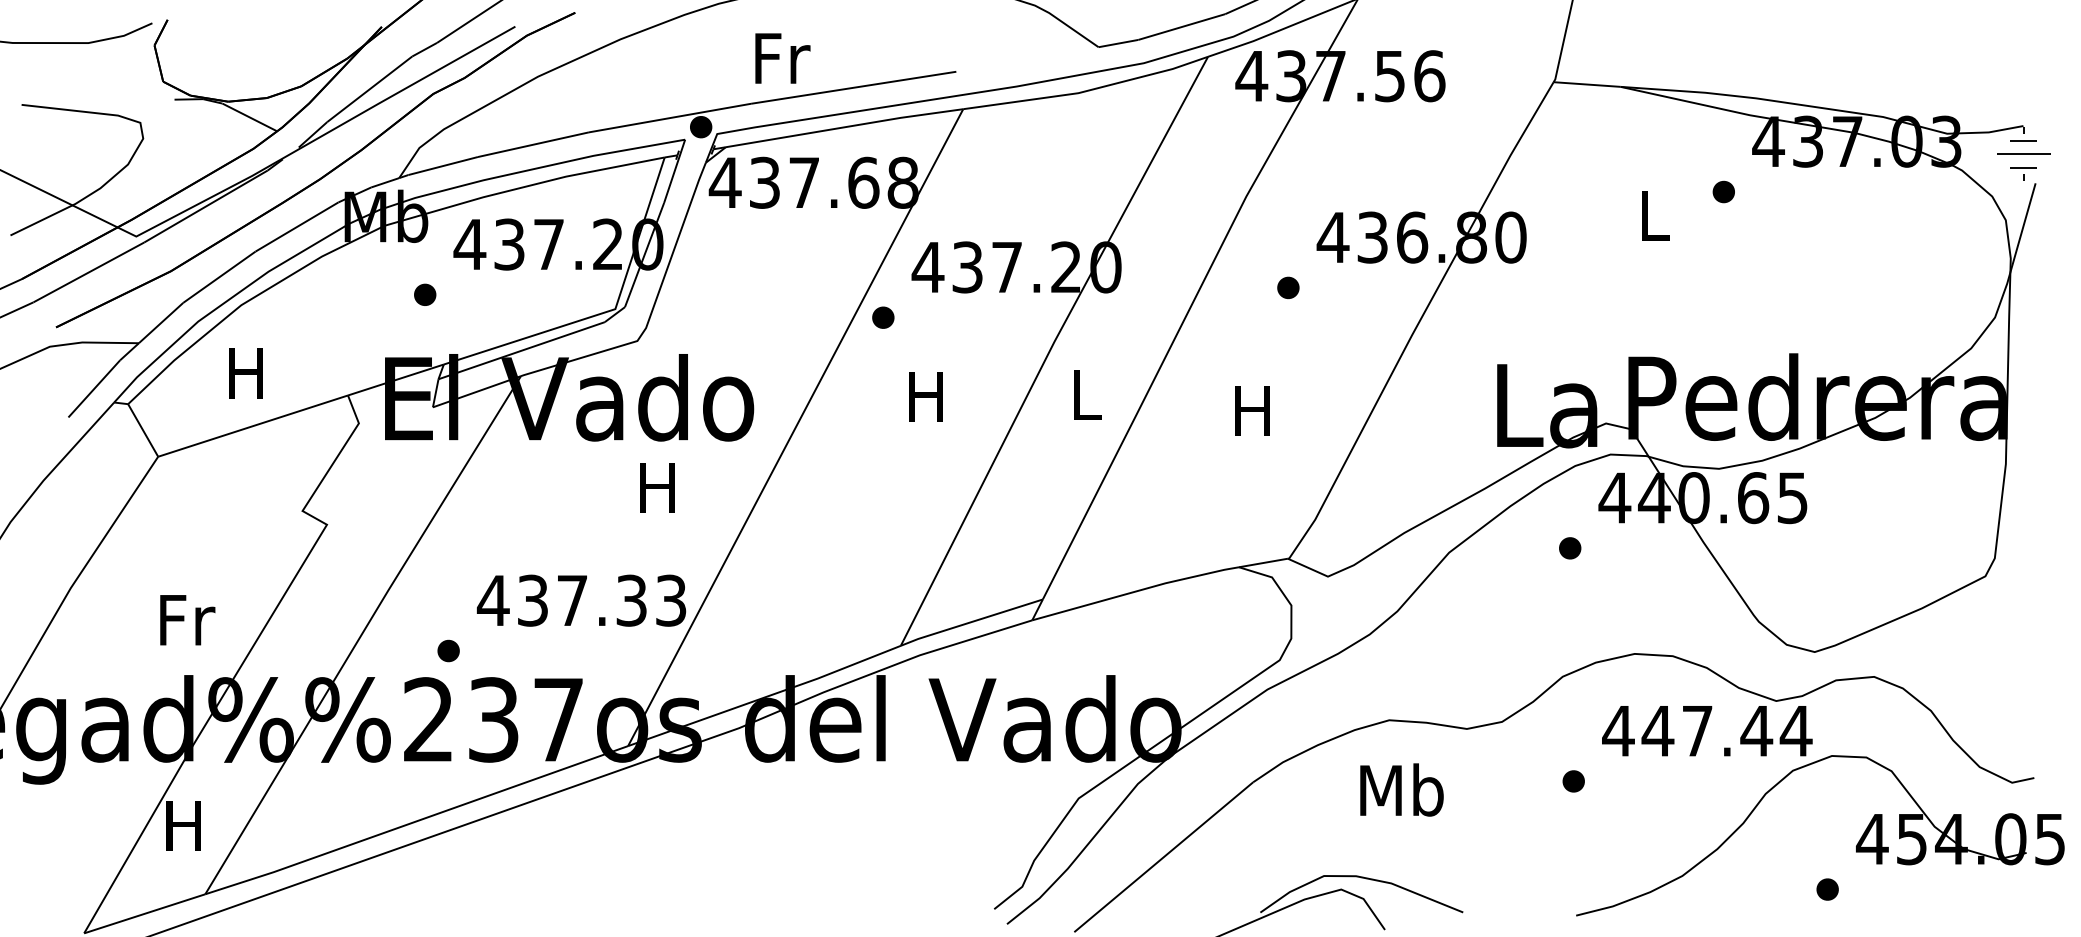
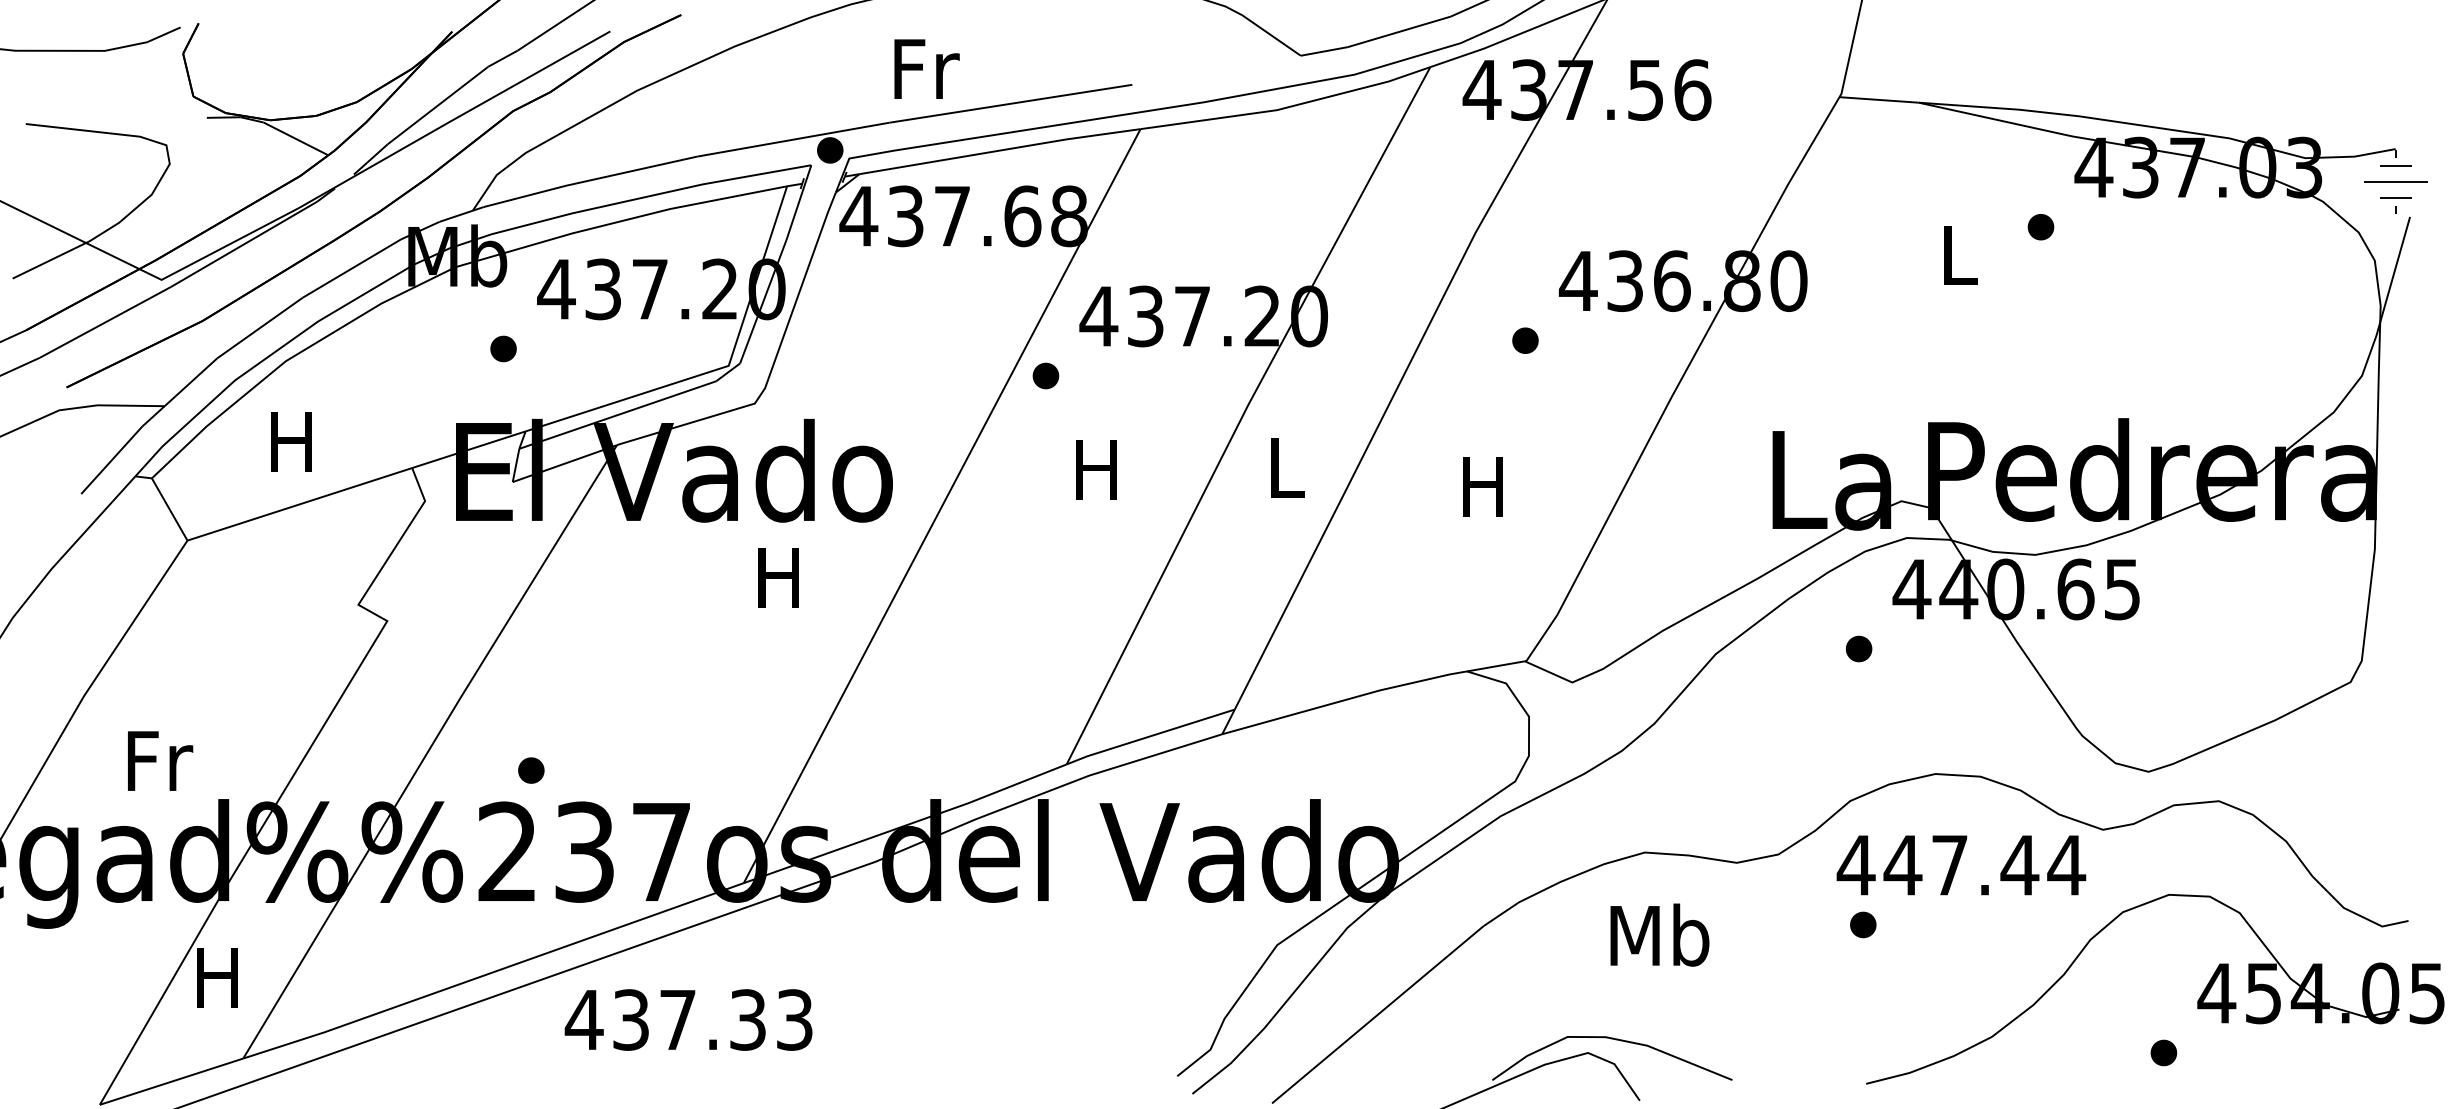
text: (581, 600) -> (688, 1019), moved
text: (187, 619) -> (160, 760), moved
text: (1707, 731) -> (1961, 865), moved

